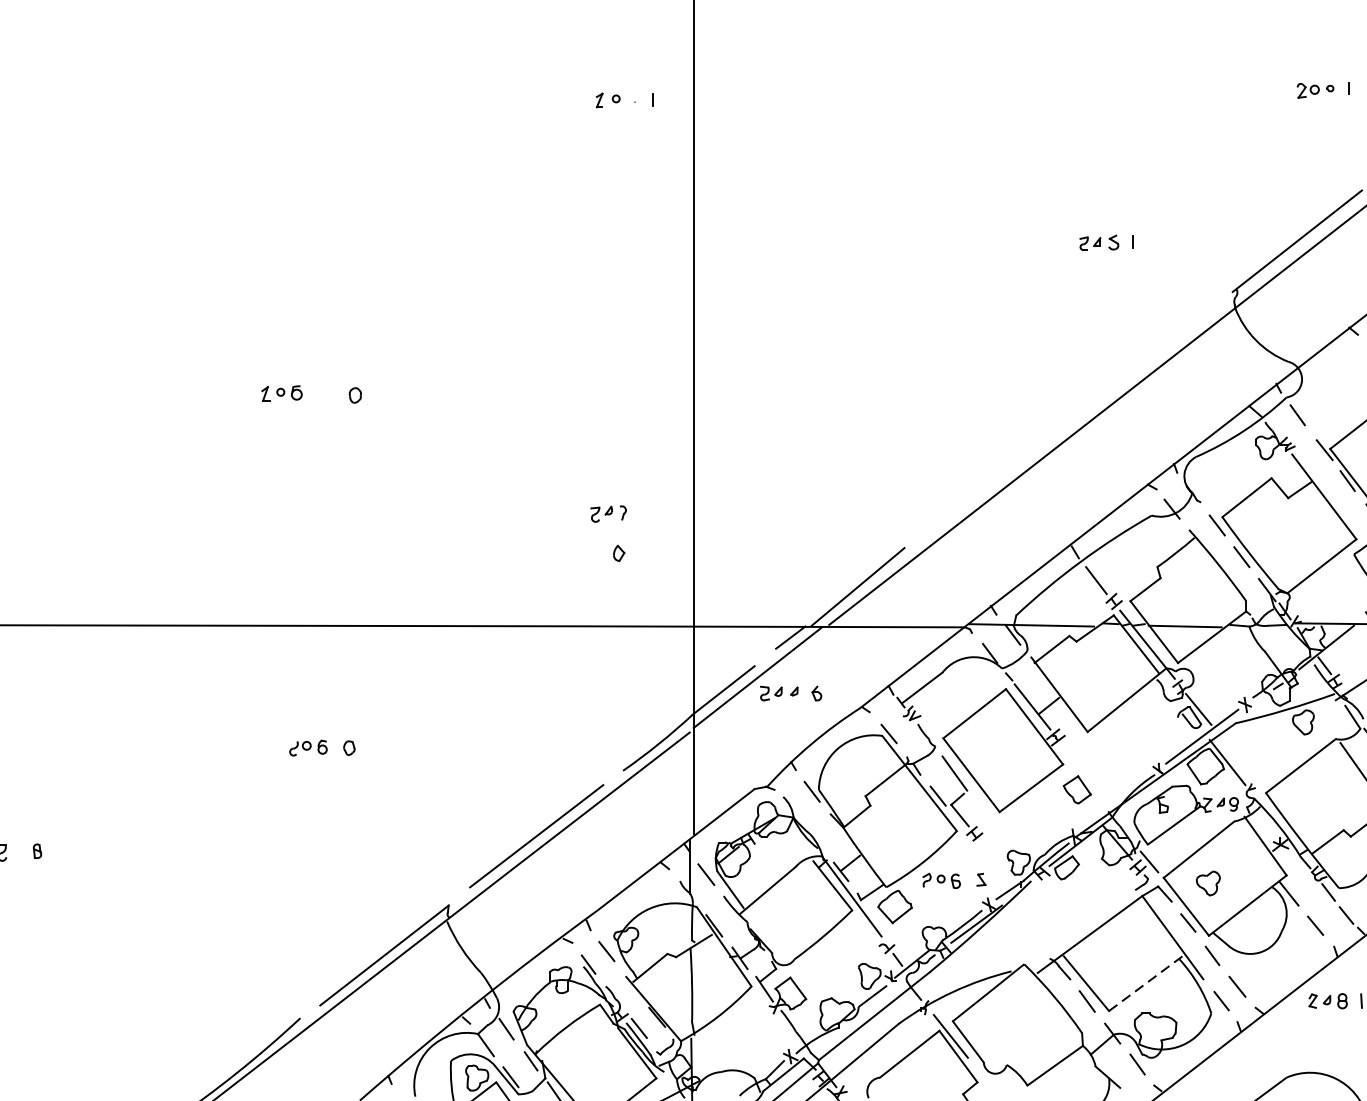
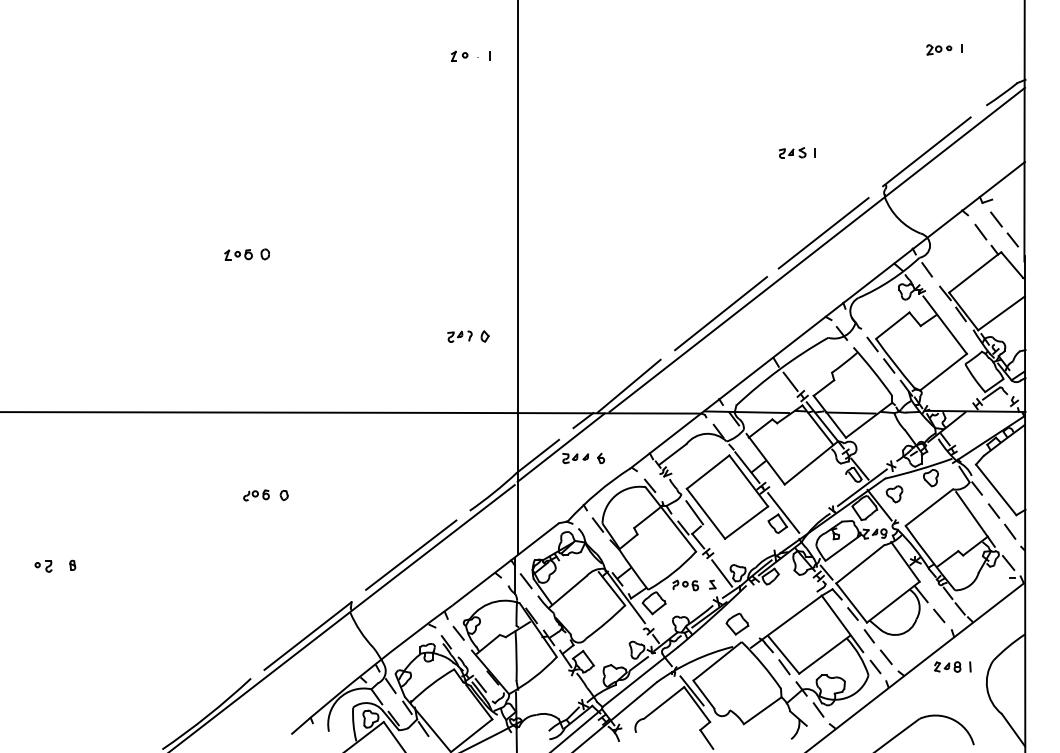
line: (1144, 361) -> (823, 233), added
part: (354, 395) -> (264, 254), moved
line: (994, 479) -> (721, 313), added
part: (618, 553) -> (484, 336), moved
line: (1085, 773) -> (783, 512), added
line: (995, 863) -> (722, 573), added
part: (1208, 883) -> (894, 494), moved
part: (1017, 936) -> (737, 623), added
line: (1146, 982) -> (824, 654), dashed -> solid

